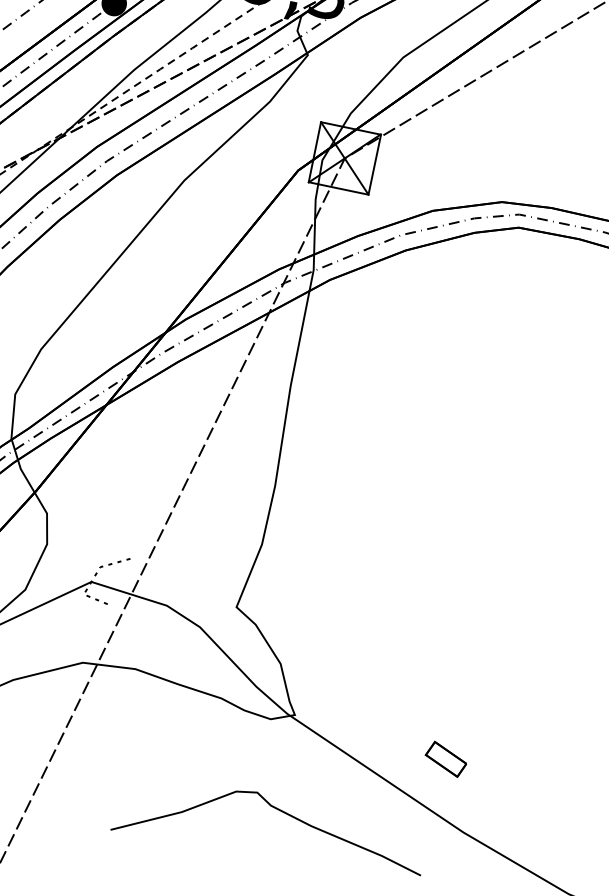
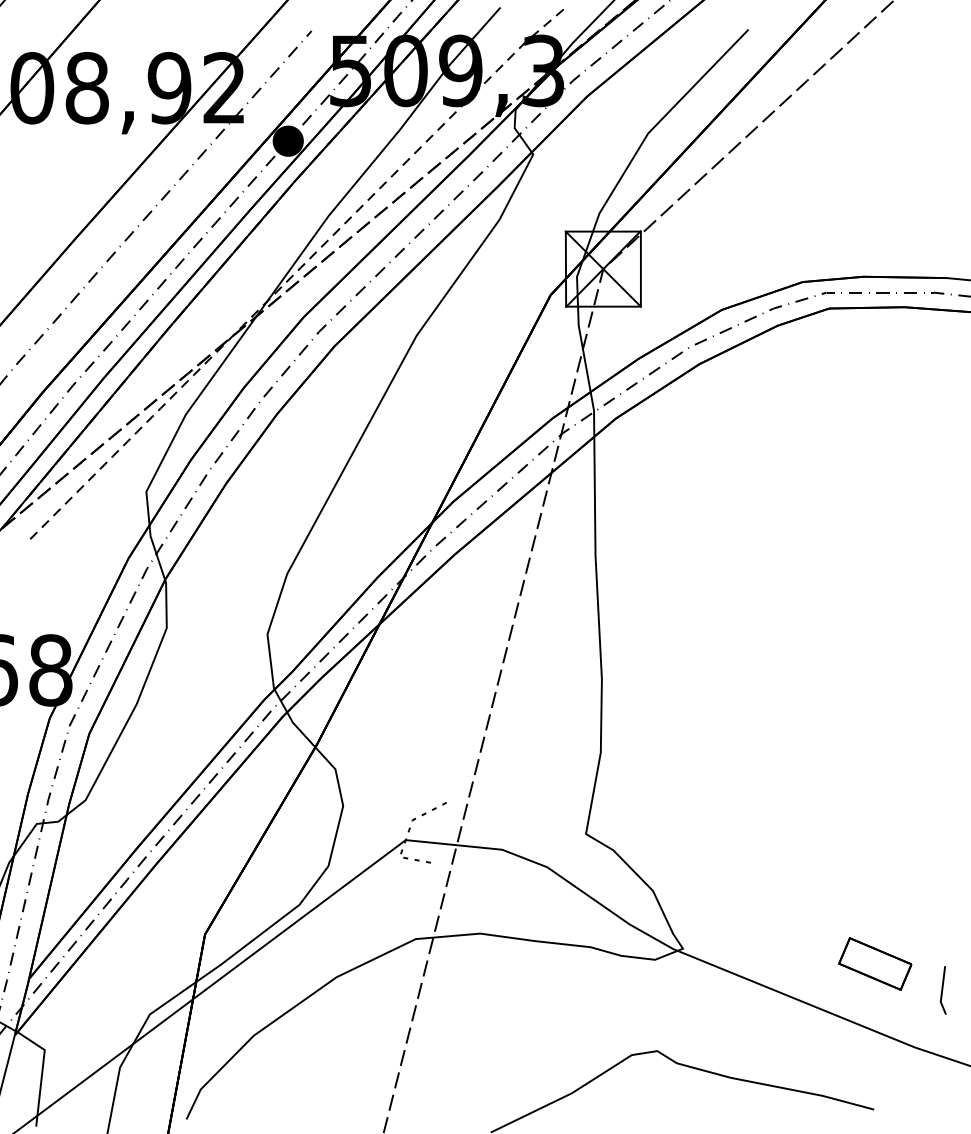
part: (446, 759) -> (875, 963), size x1.43
line: (495, 791) -> (942, 990), added

